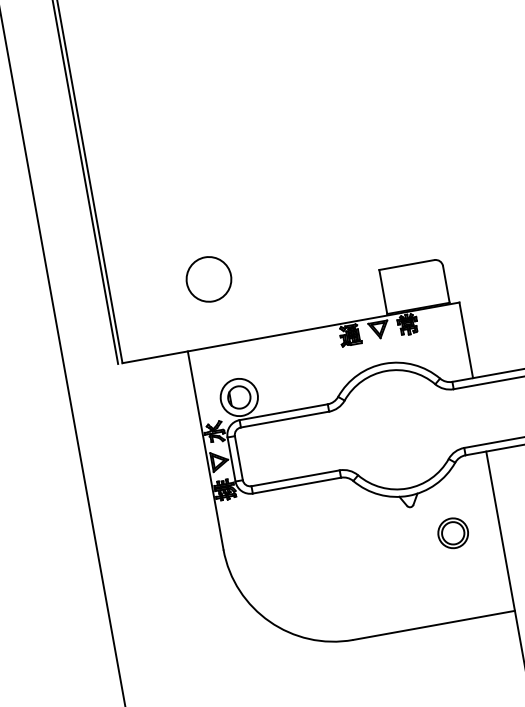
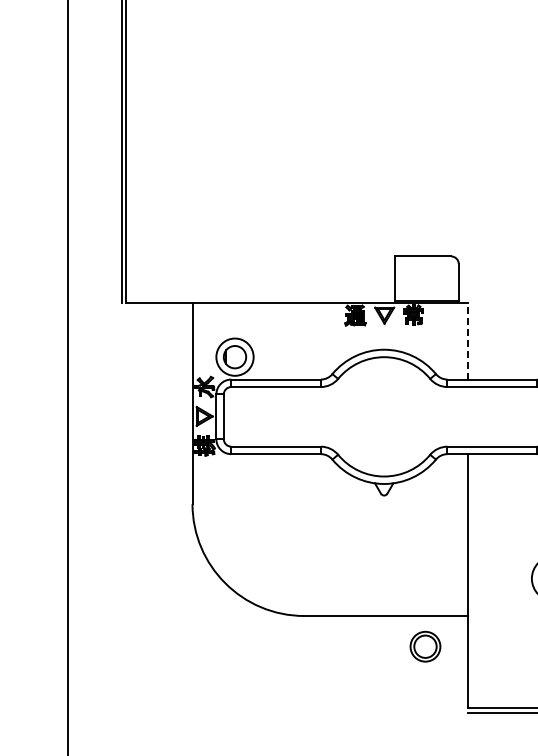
circle: (208, 279) -> (225, 235), removed
line: (466, 339) -> (468, 340), solid -> dashed
part: (453, 533) -> (425, 646), moved

